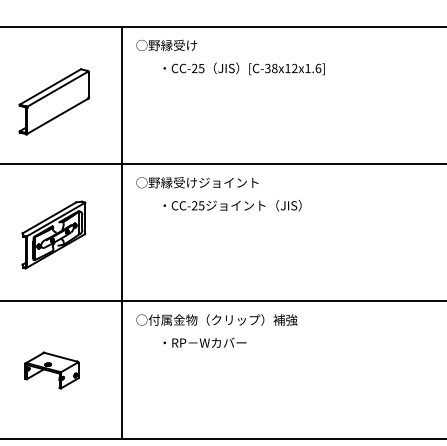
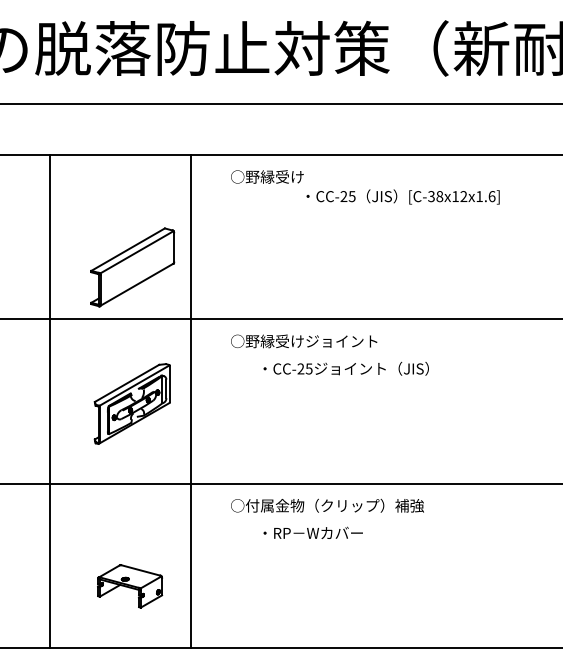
text: (243, 68) -> (402, 196), moved
part: (54, 101) -> (132, 267), moved
line: (122, 232) -> (191, 400), moved
part: (52, 370) -> (130, 586), moved

